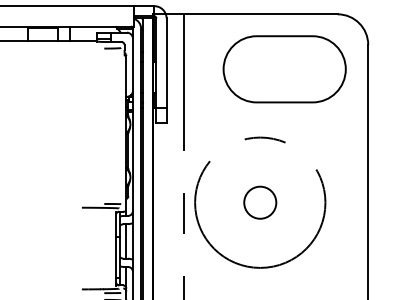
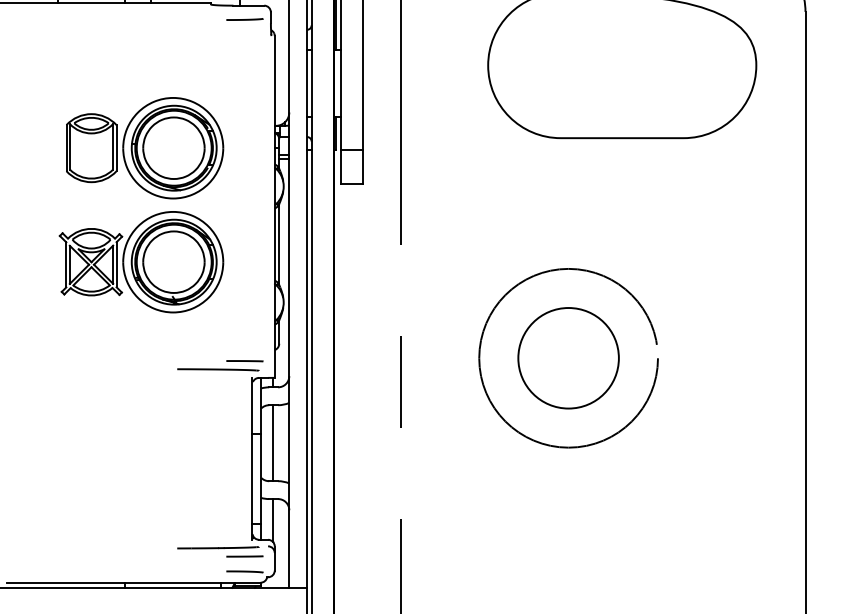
part: (65, 132) -> (141, 204), added
circle: (260, 202) -> (569, 357), size x0.62
circle: (260, 202) -> (569, 357), size x1.43

